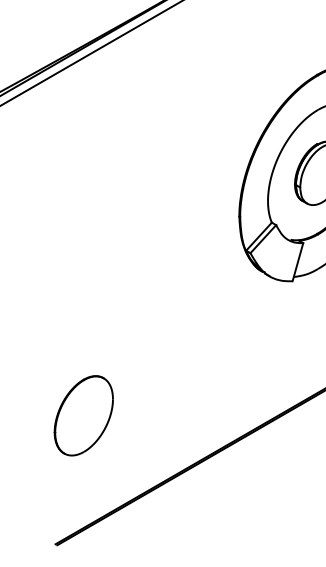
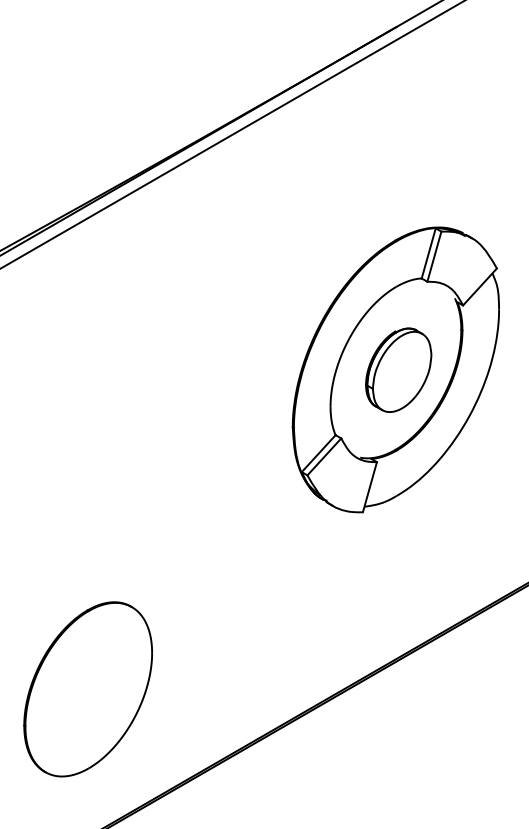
part: (83, 415) -> (87, 689), size x1.67

